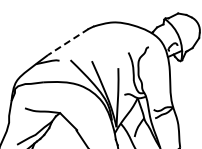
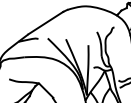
line: (67, 42) -> (45, 23), dashed -> solid

